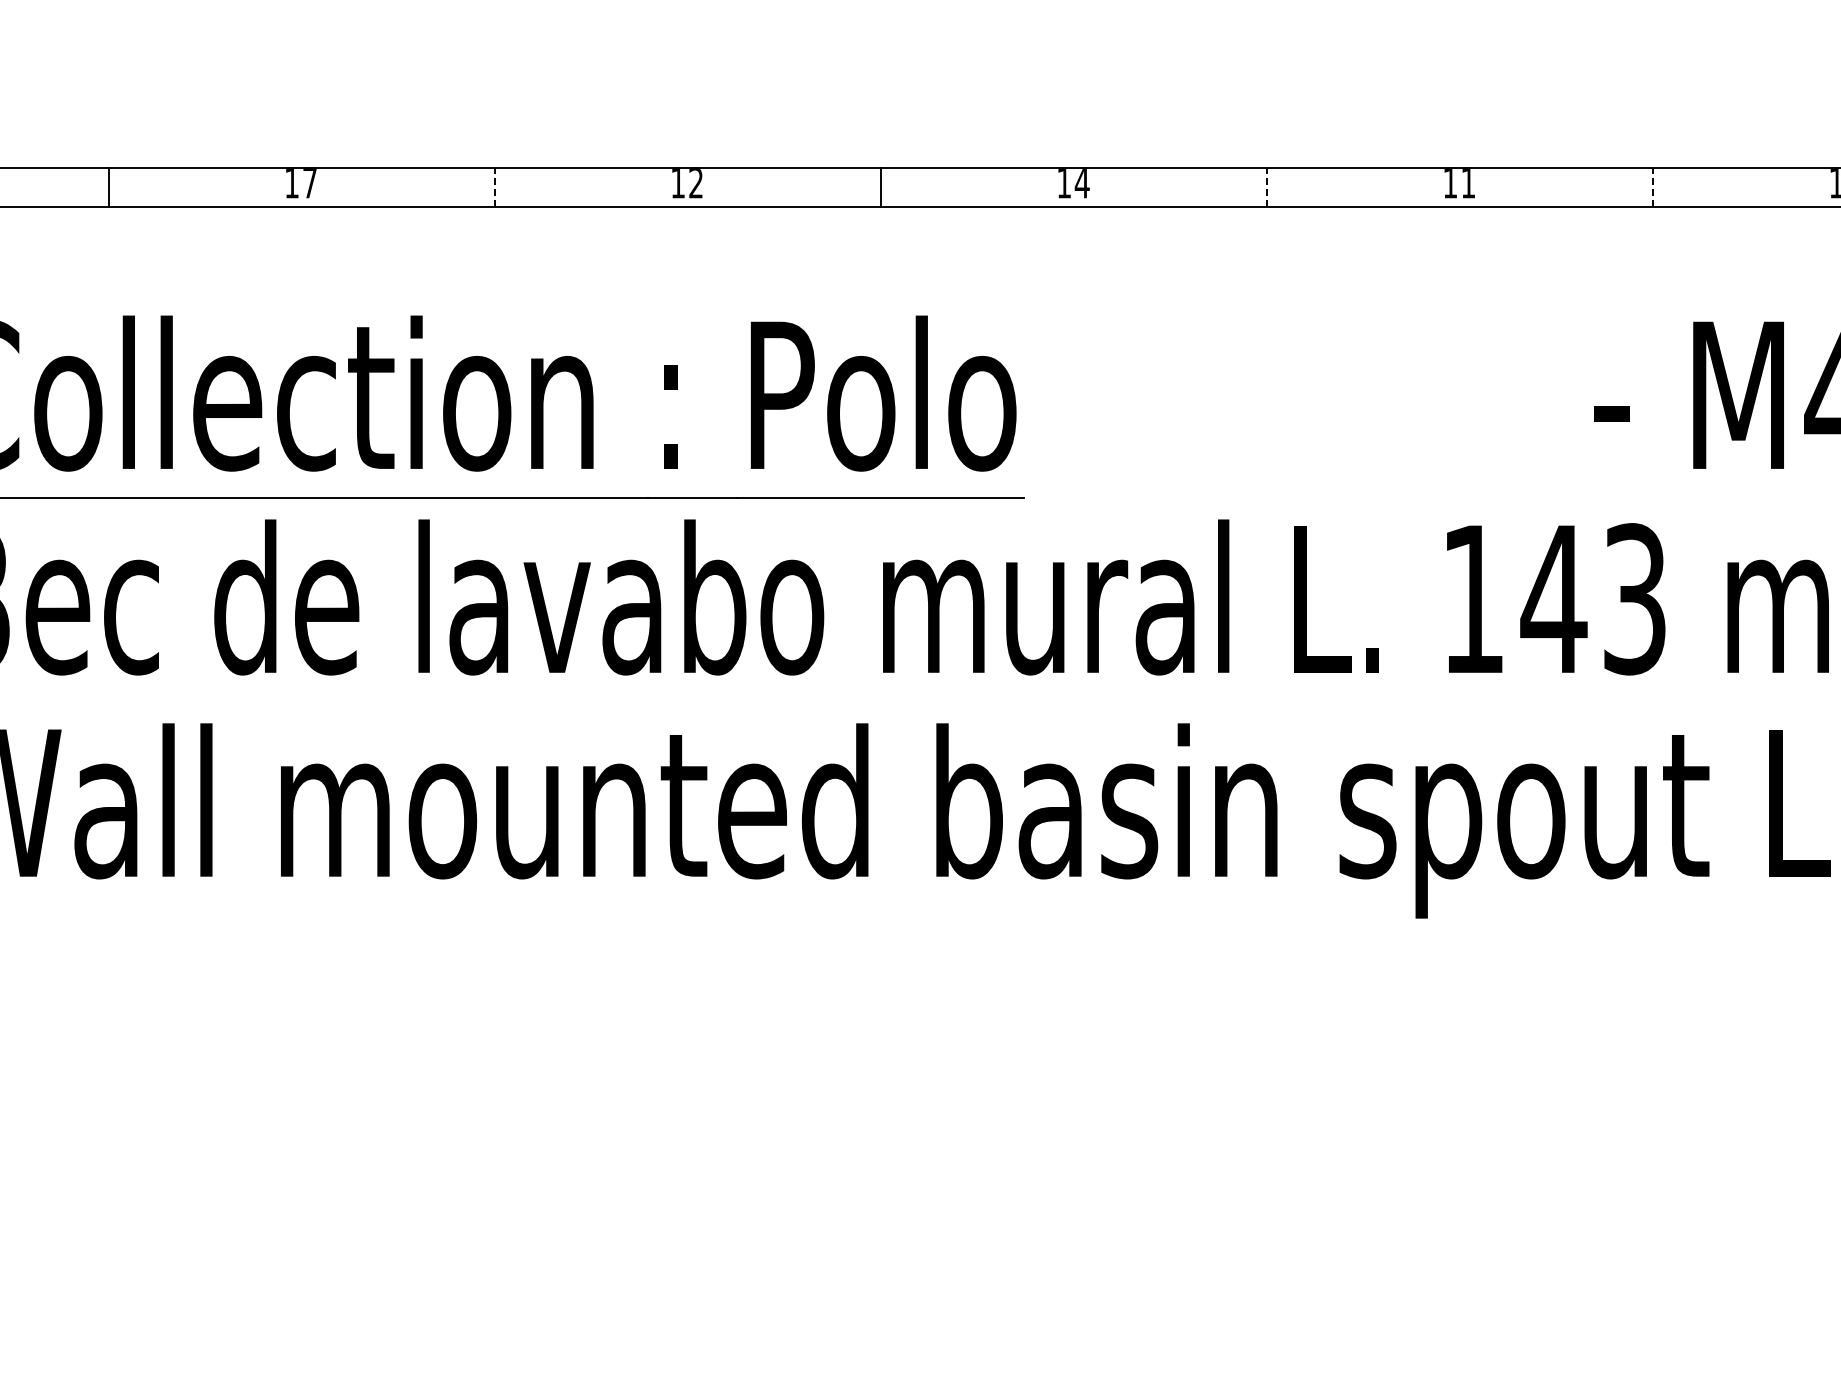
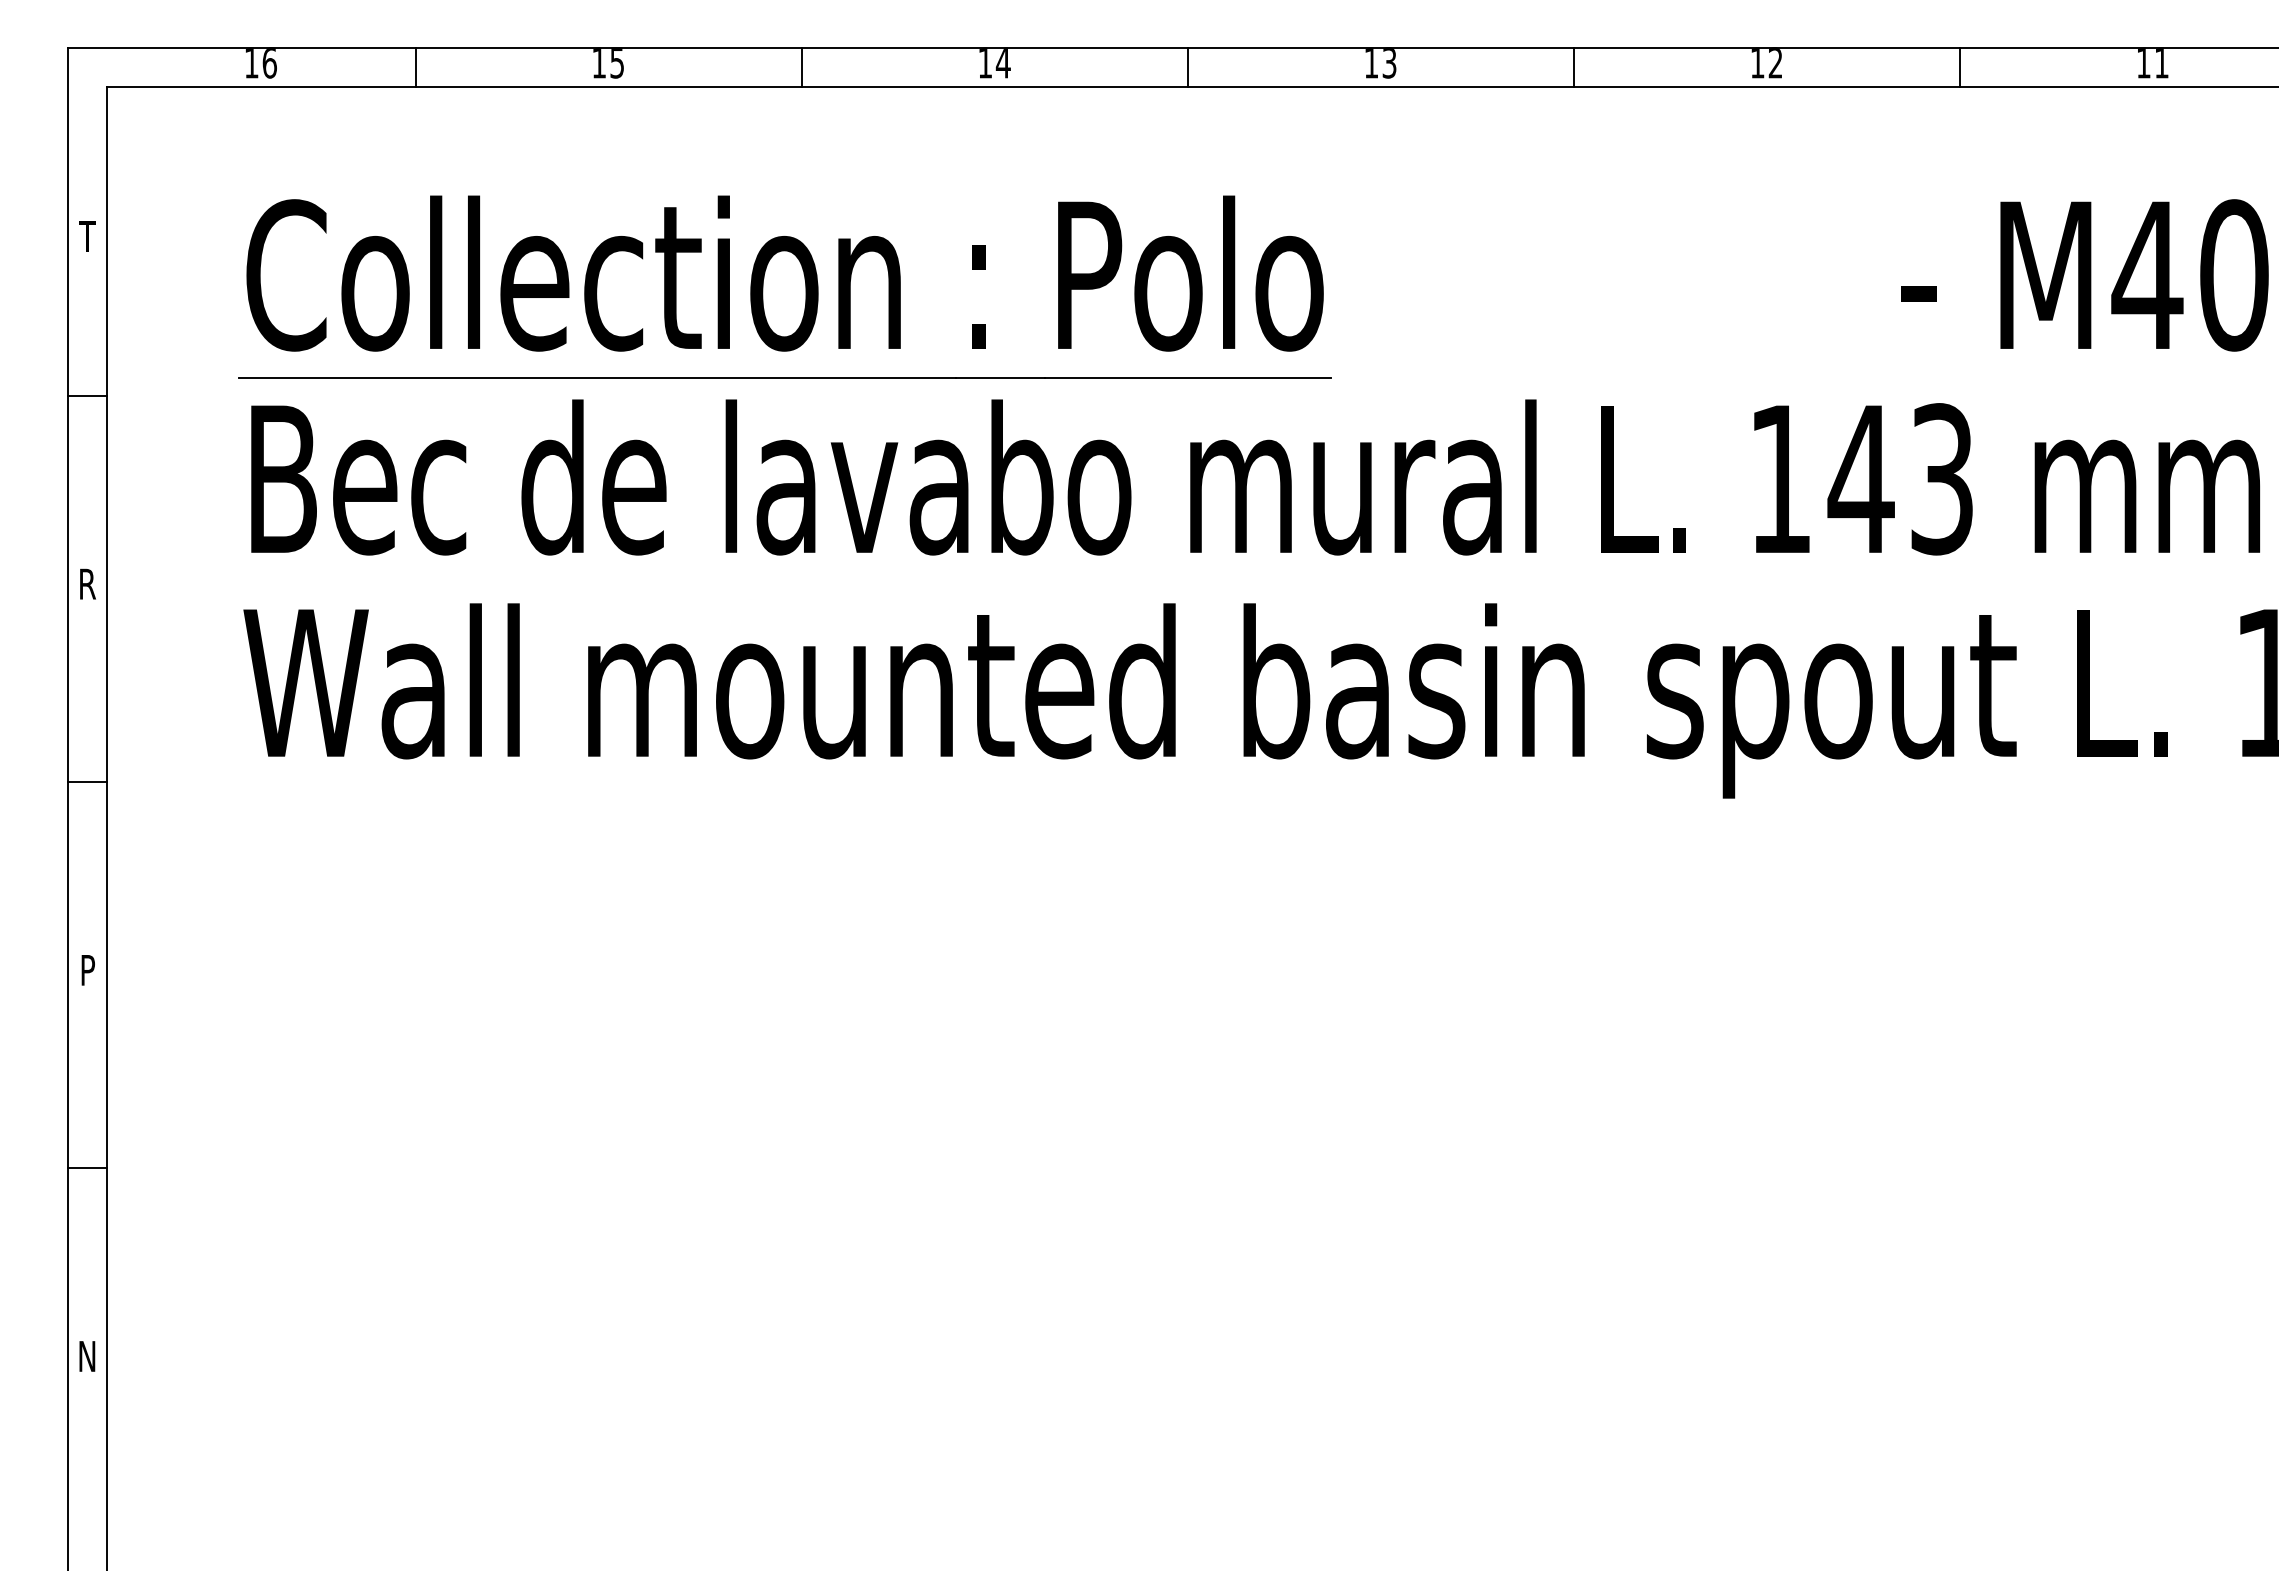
text: (309, 183) -> (616, 63), 17 -> 15
text: (695, 183) -> (1002, 63), 12 -> 14
text: (1082, 183) -> (1389, 63), 14 -> 13
text: (1468, 183) -> (1775, 63), 11 -> 12
line: (495, 186) -> (802, 66), dashed -> solid
line: (1267, 186) -> (1574, 66), dashed -> solid
line: (1653, 186) -> (1960, 66), dashed -> solid

